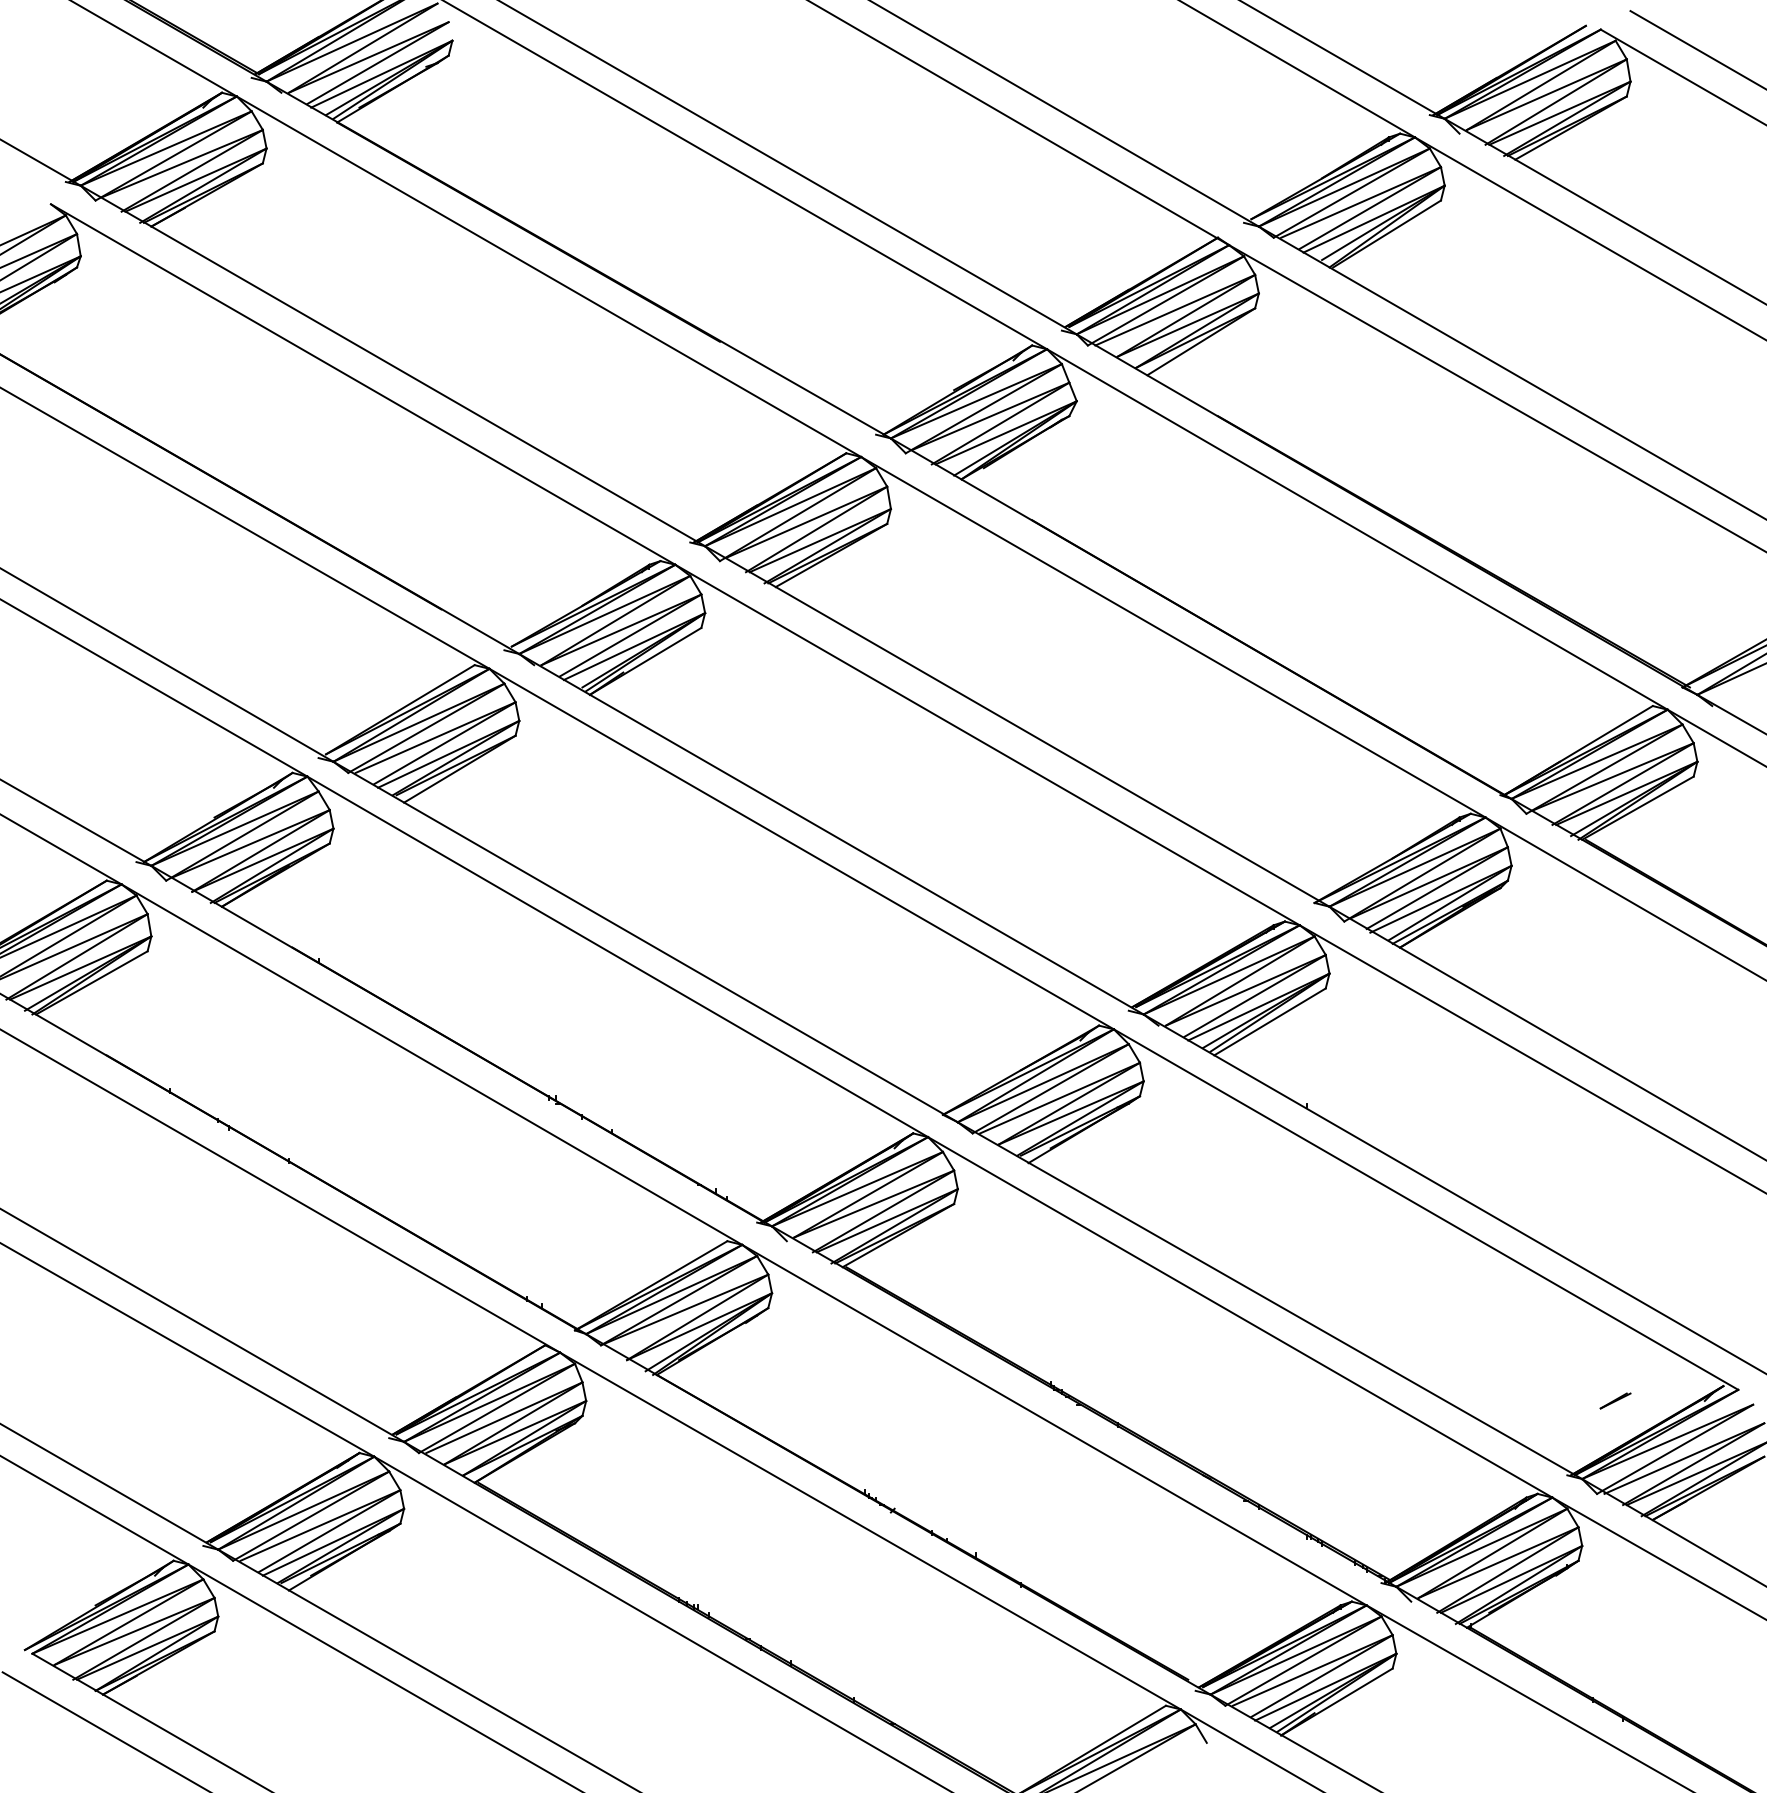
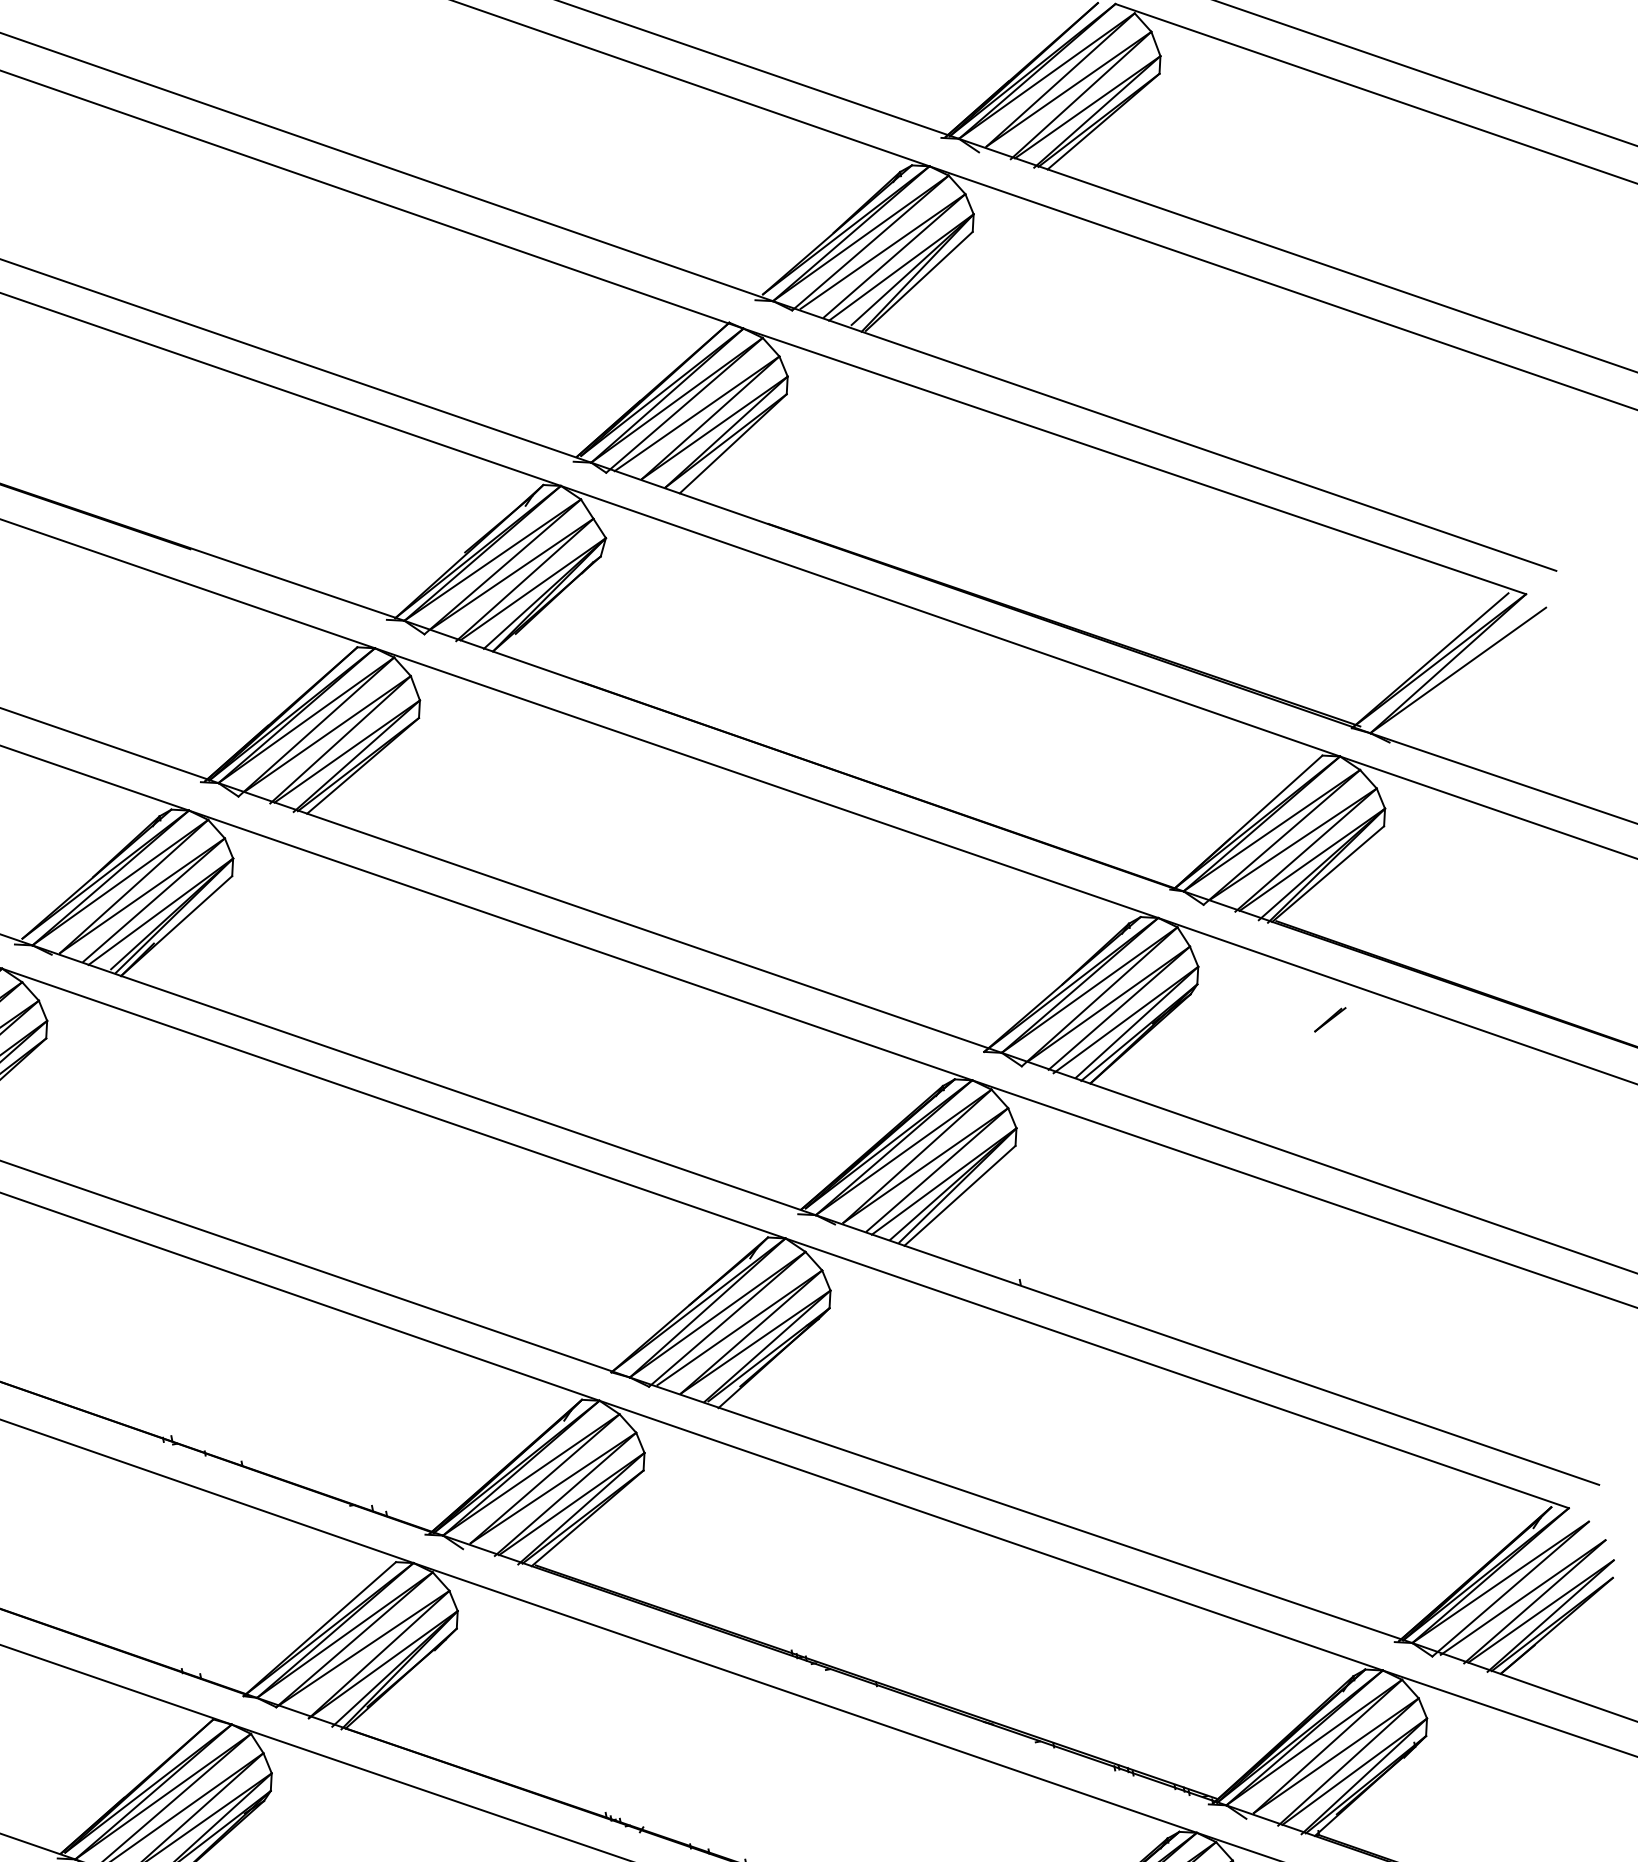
line: (1615, 1400) -> (1330, 1019), moved

